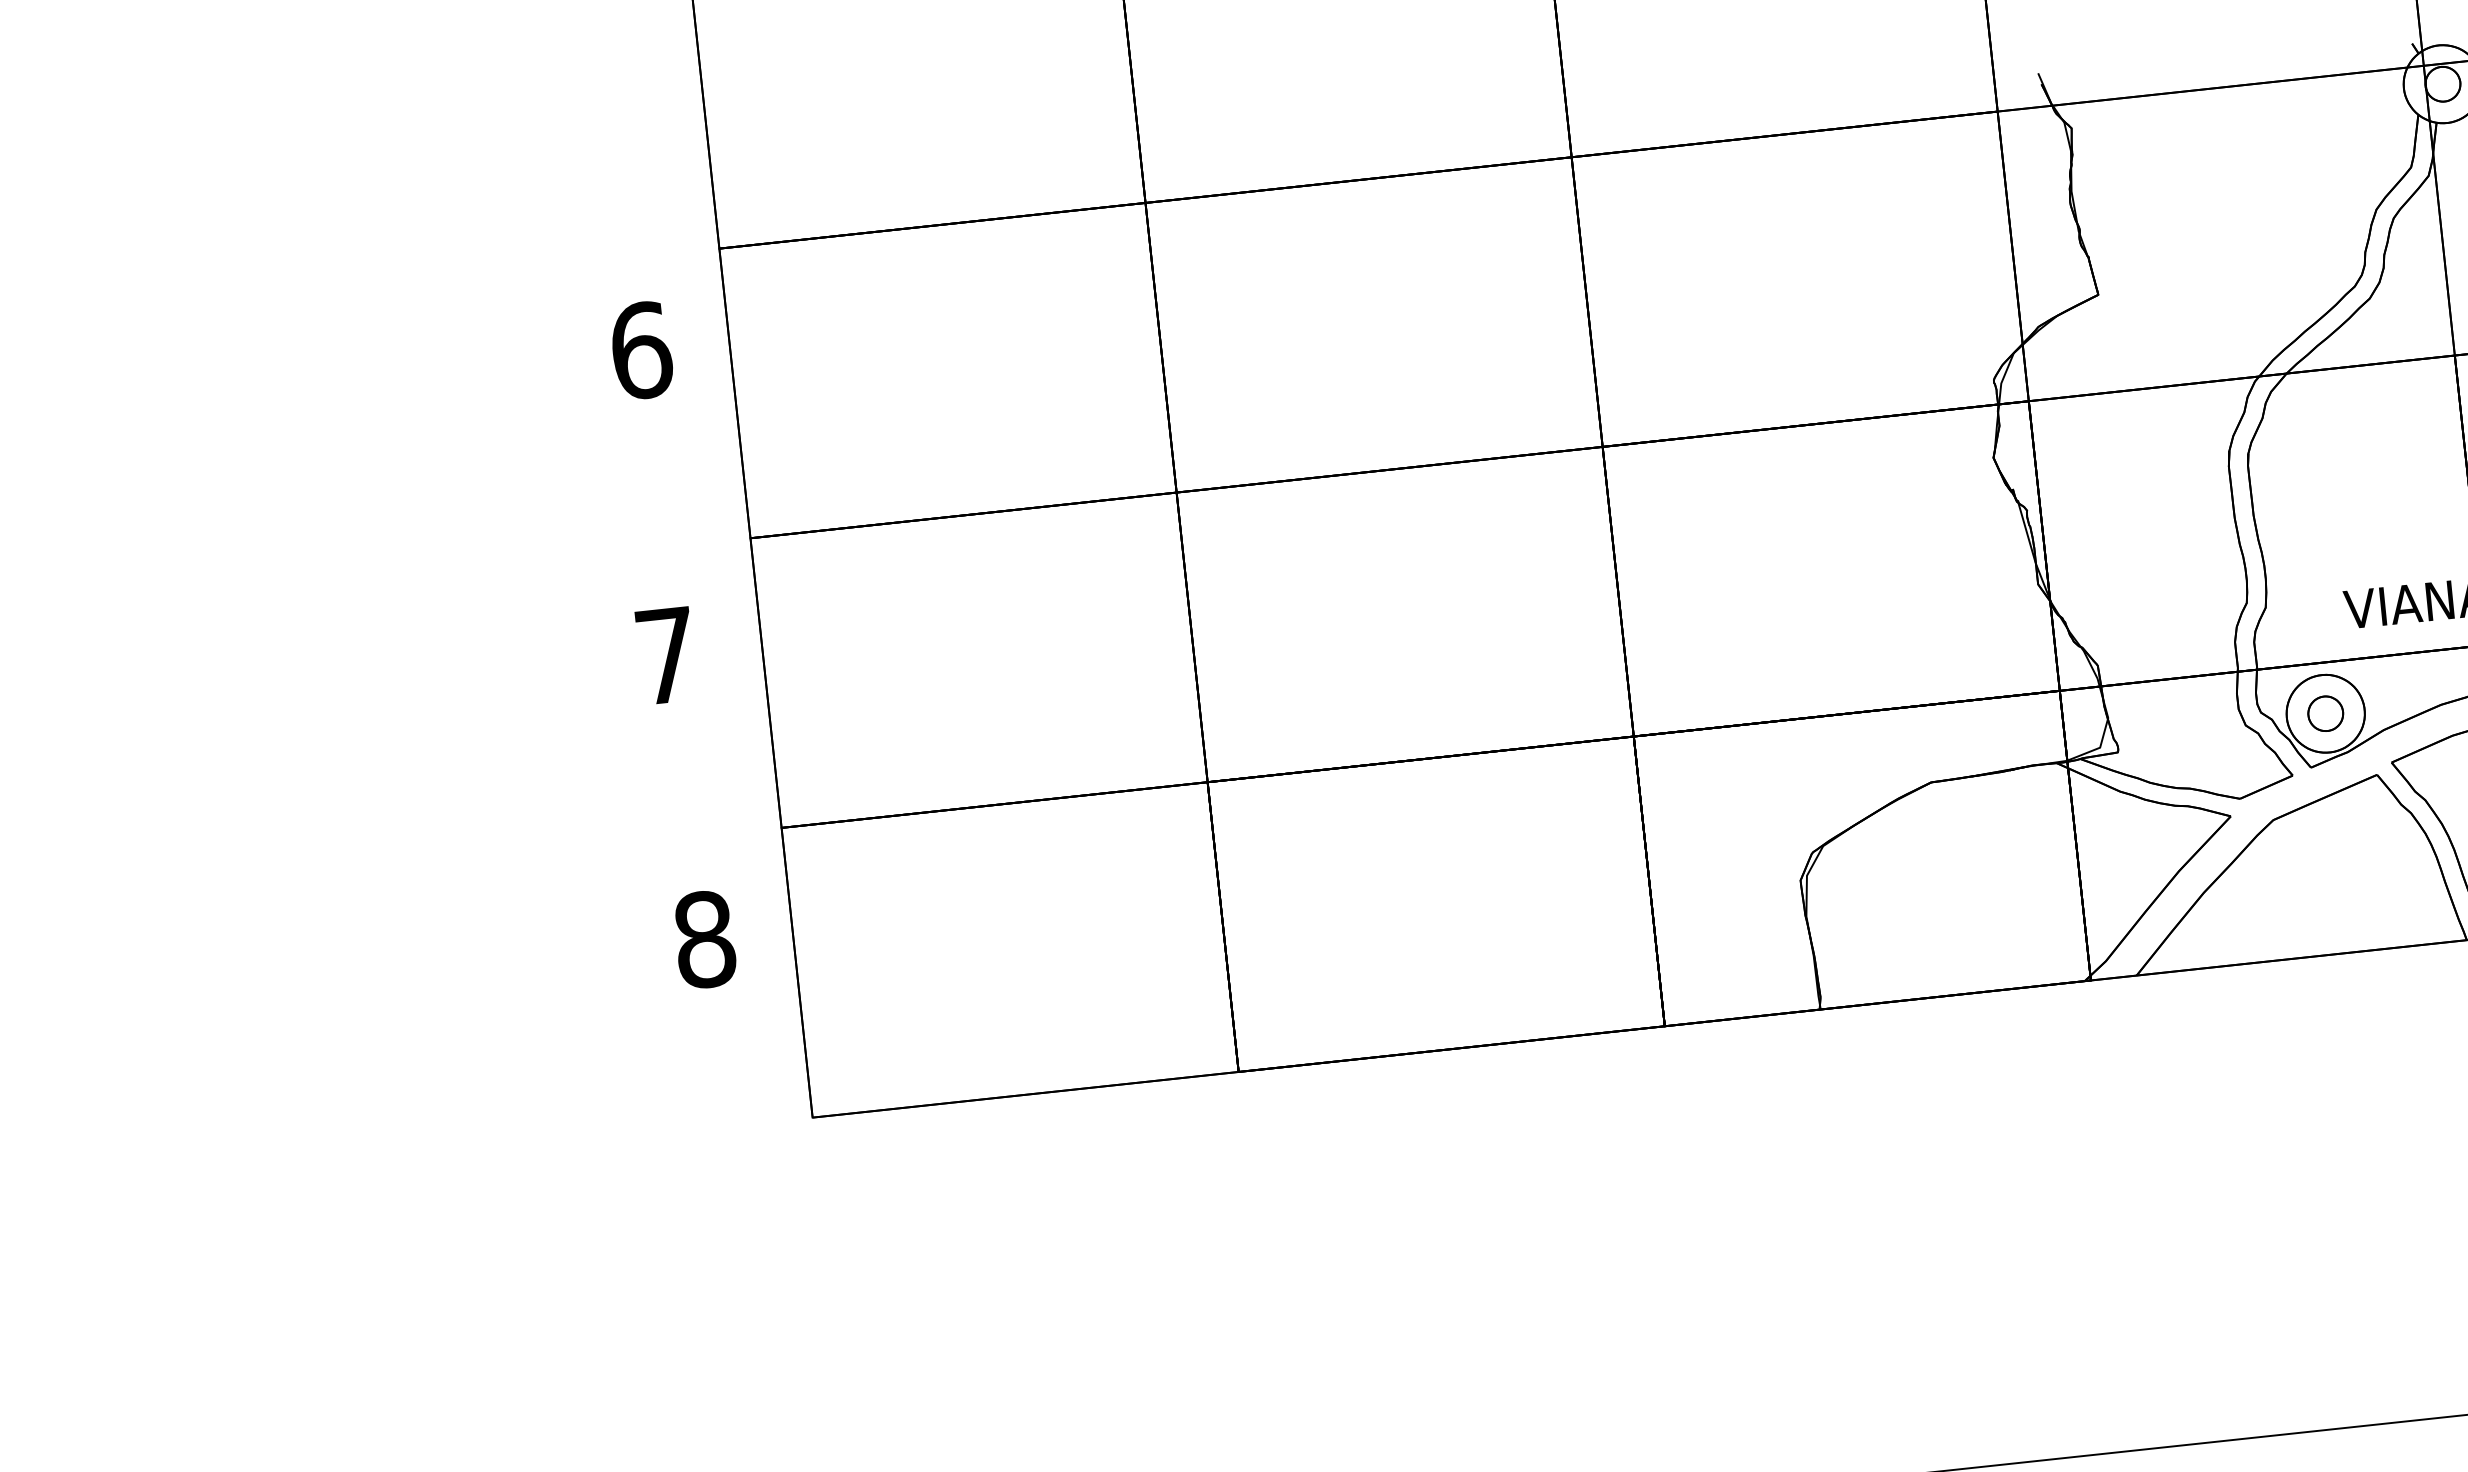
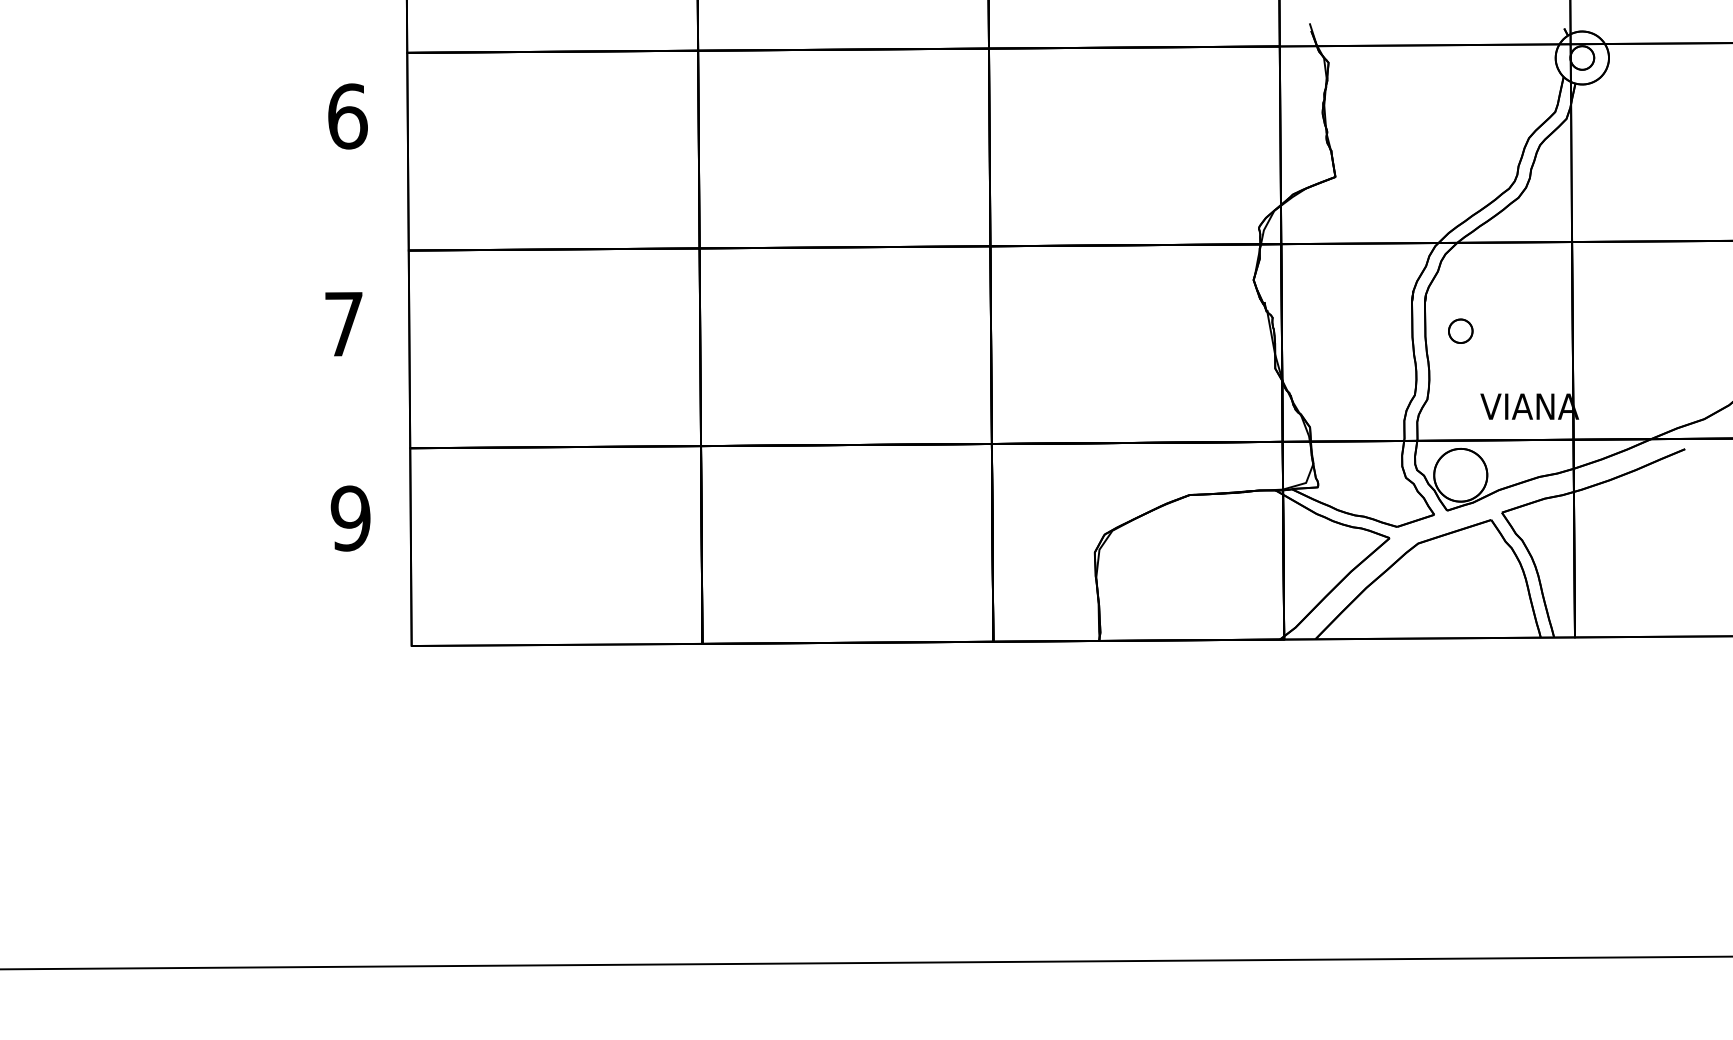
part: (2325, 712) -> (1460, 330), moved
text: (704, 939) -> (350, 518), 8 -> 9

